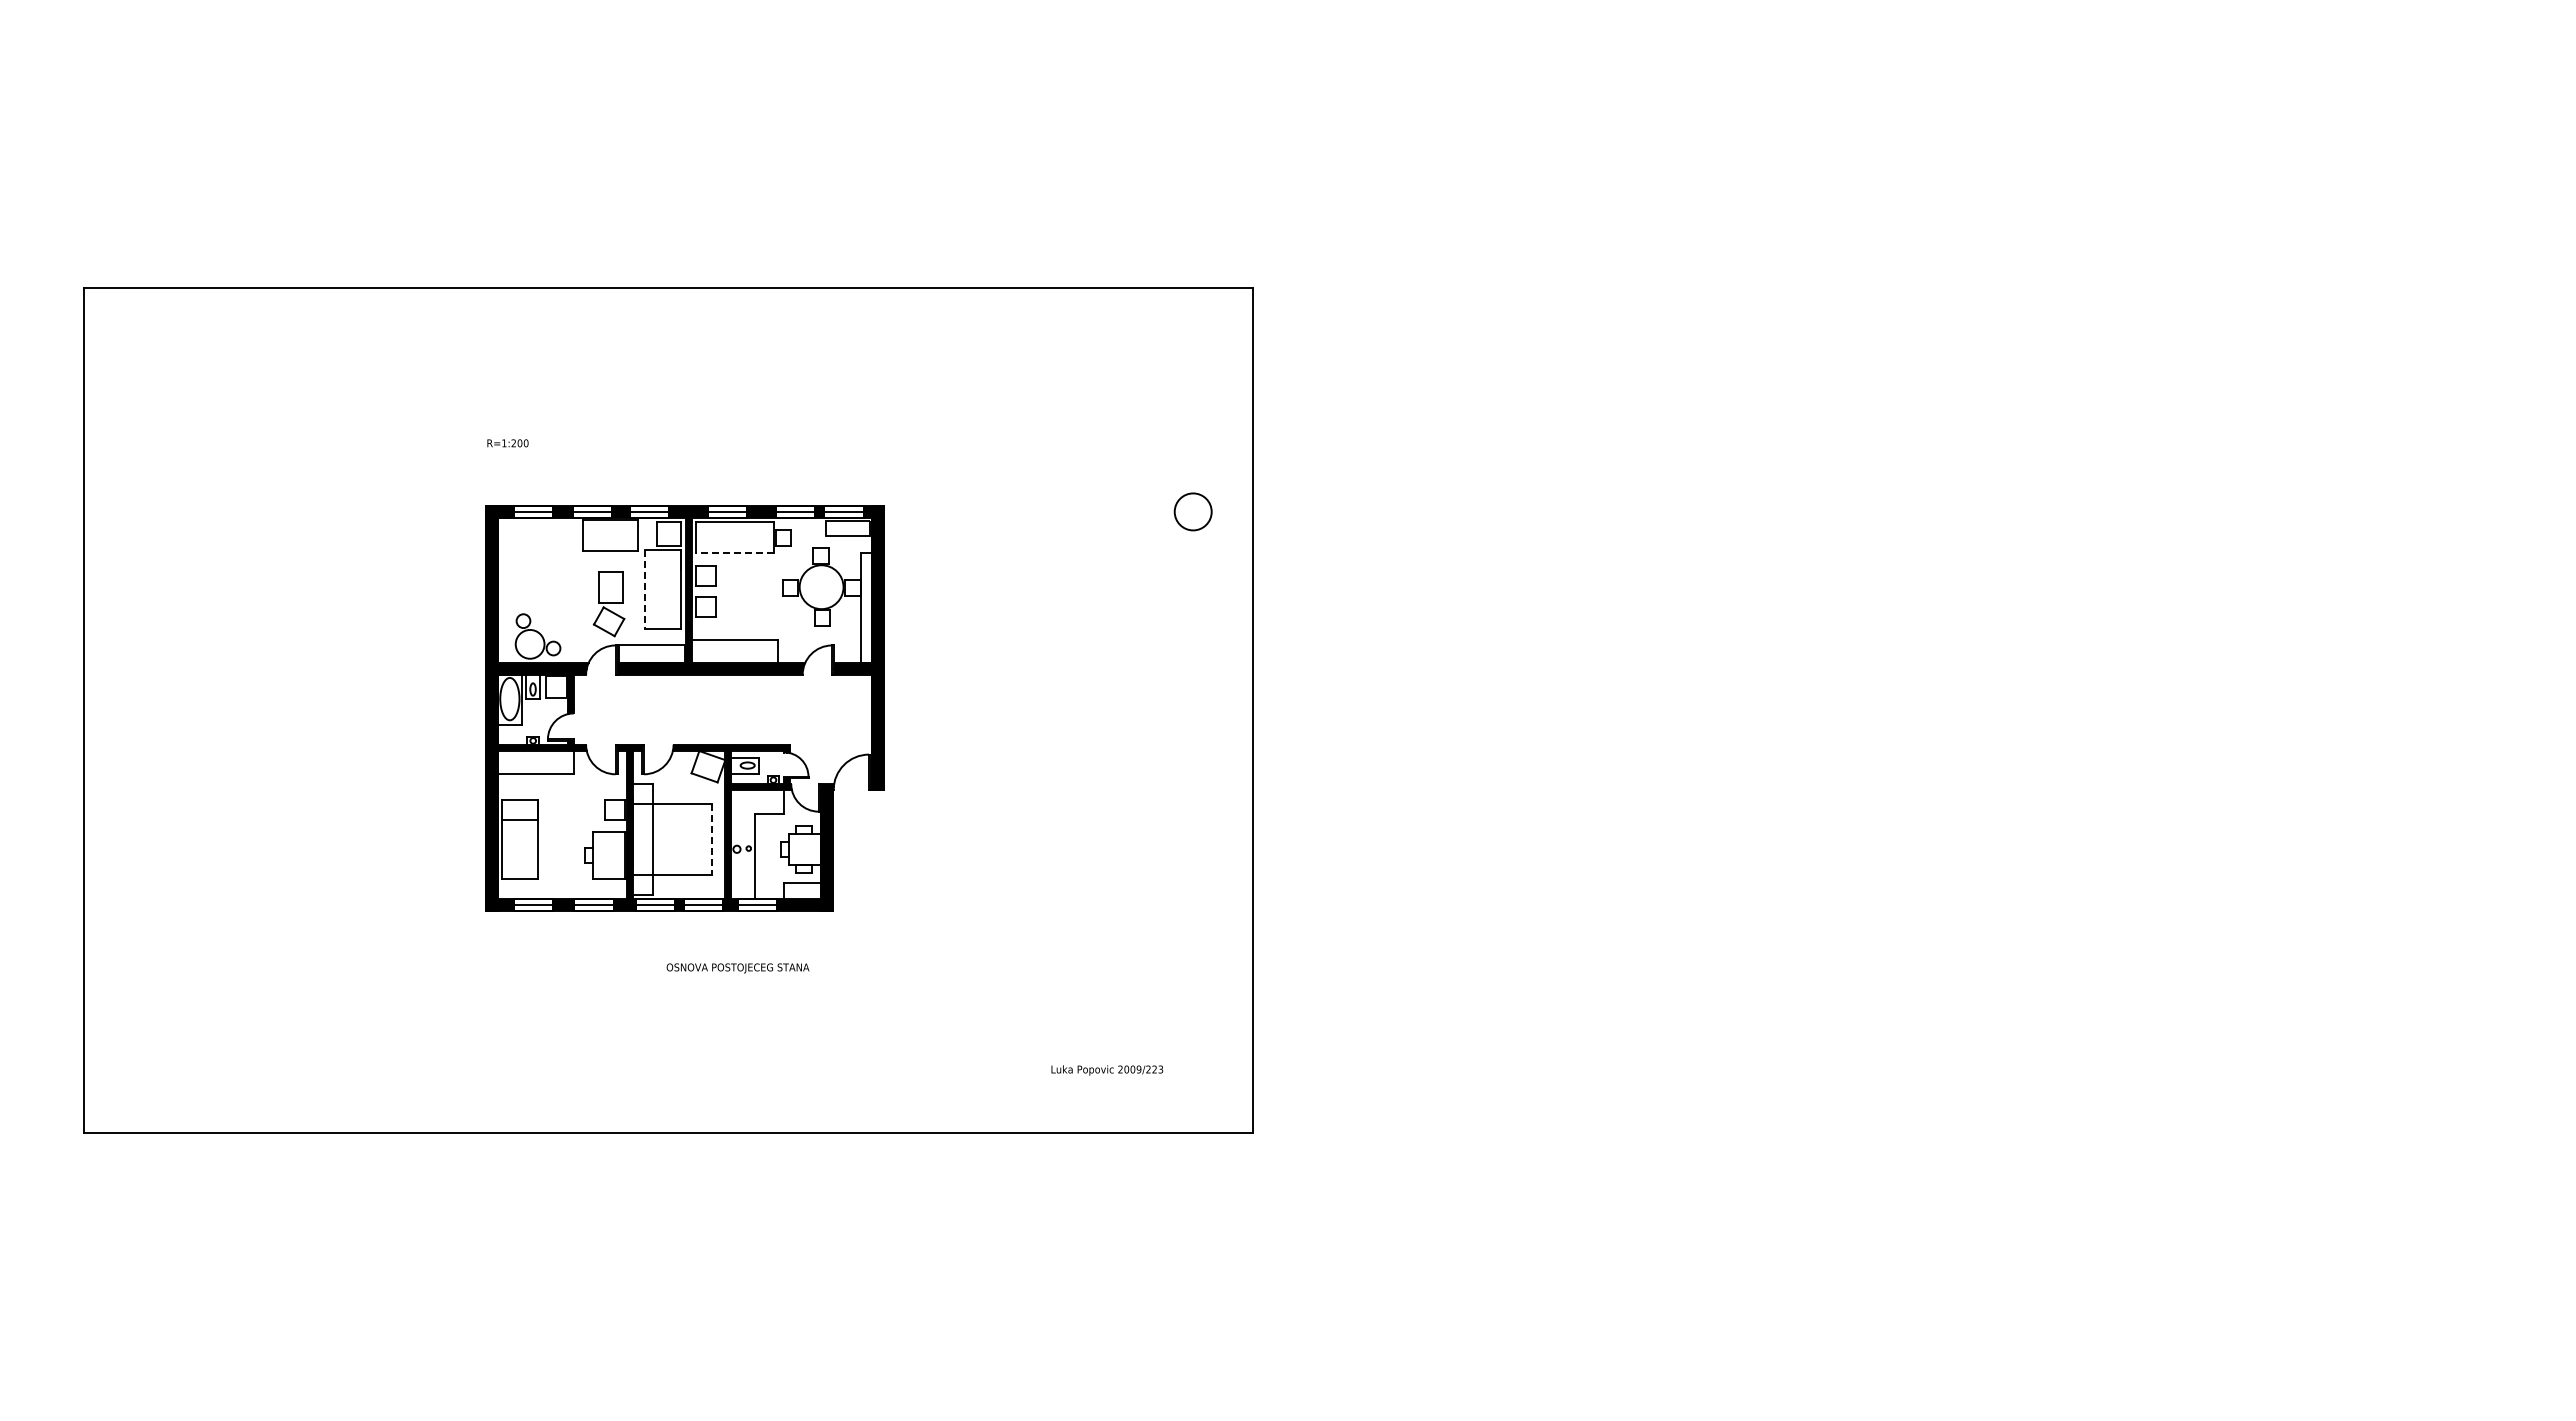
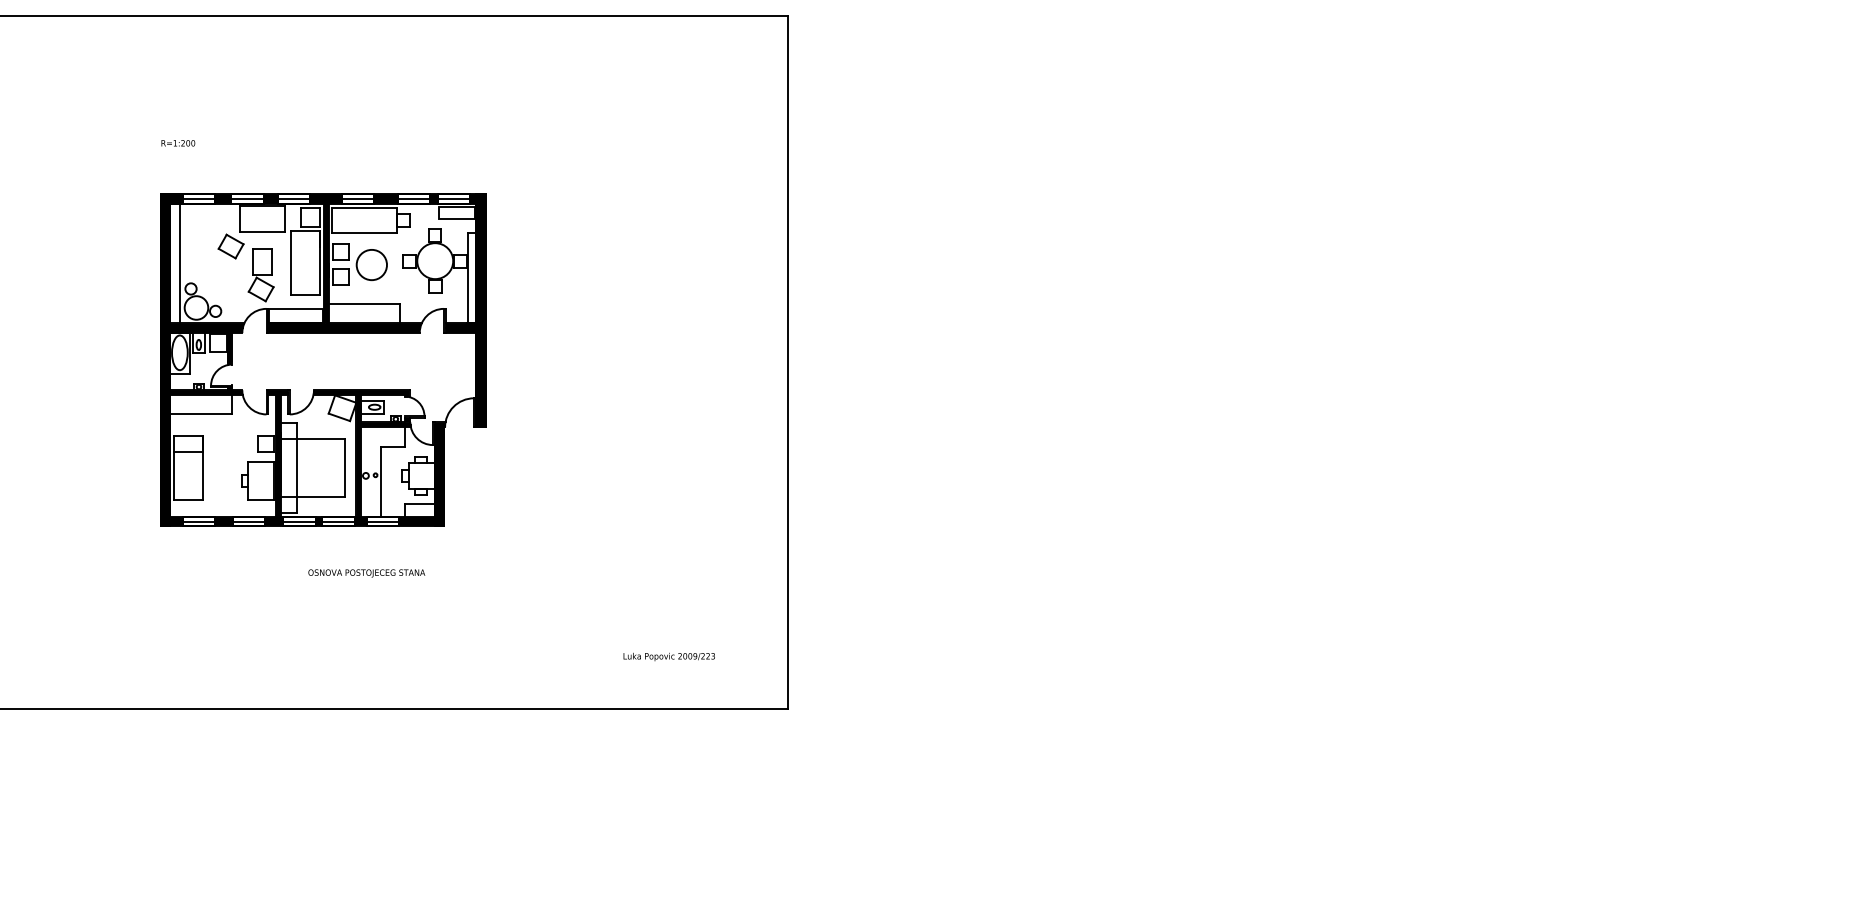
circle: (1192, 511) -> (371, 264), moved
line: (734, 553) -> (363, 233), dashed -> solid
part: (572, 568) -> (231, 245), added
line: (510, 590) -> (180, 263), added
line: (645, 590) -> (290, 263), dashed -> solid
line: (711, 840) -> (345, 468), dashed -> solid

